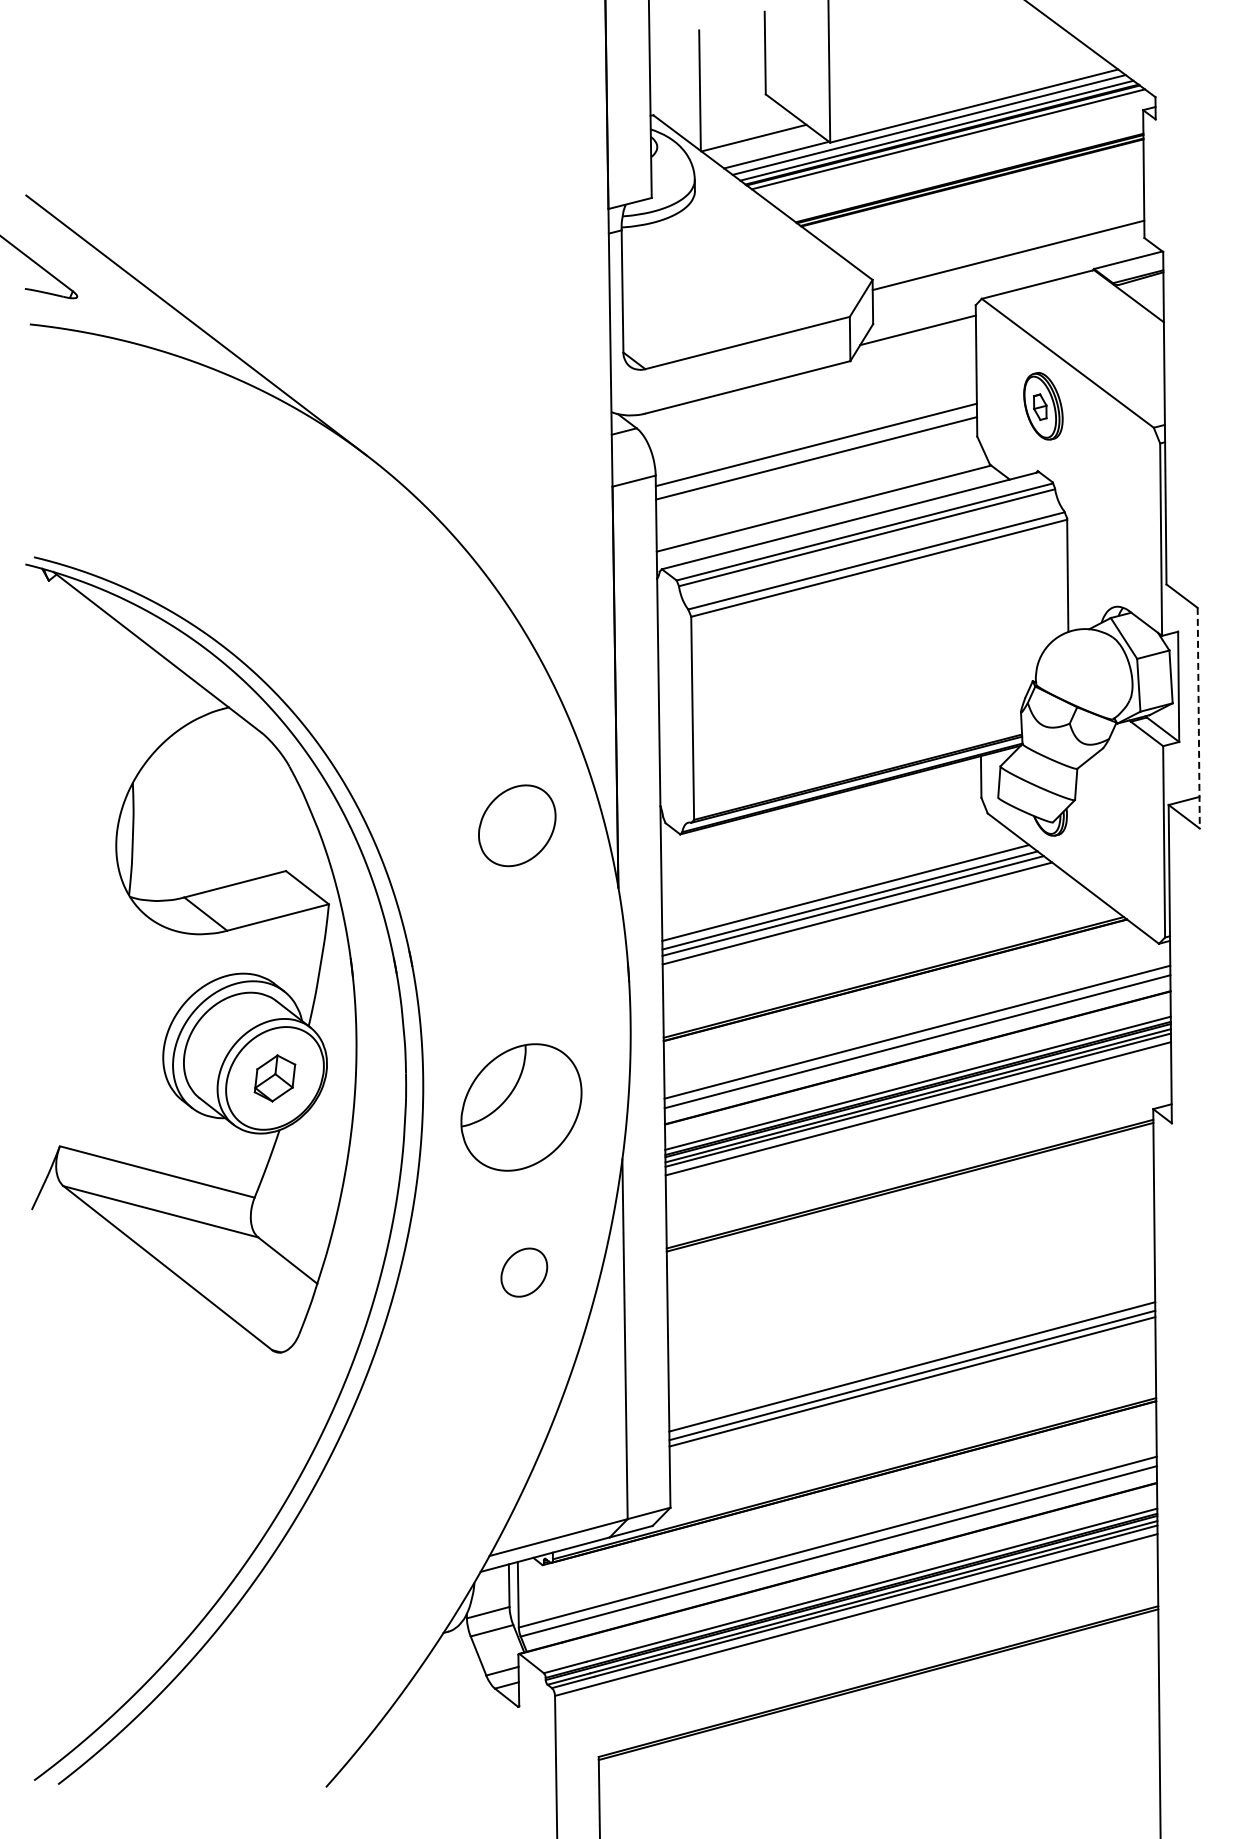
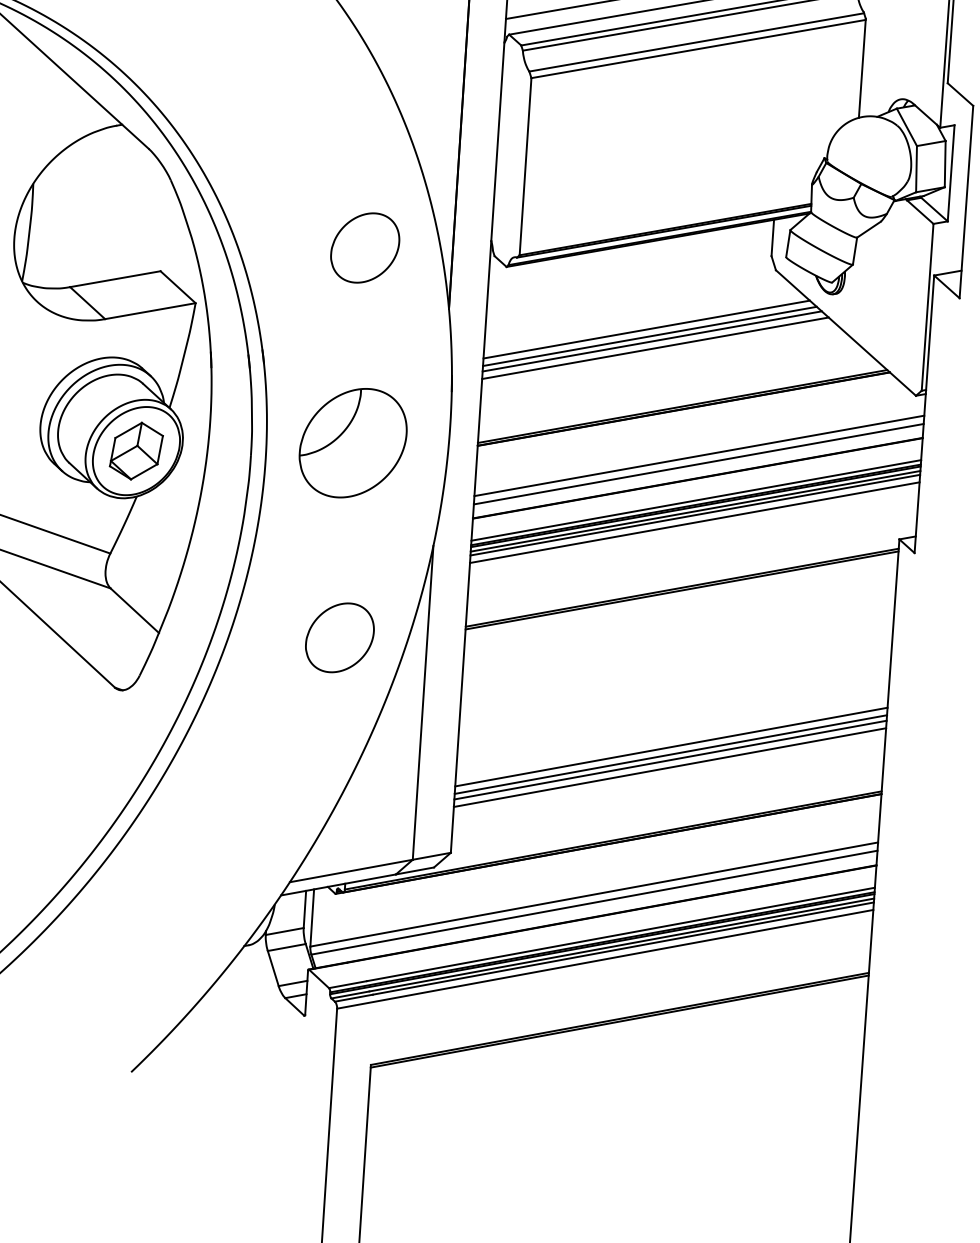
line: (1198, 718) -> (966, 202), dashed -> solid
part: (274, 1078) -> (136, 451), size x1.43
part: (521, 1107) -> (353, 443), moved
part: (524, 1272) -> (340, 637), size x1.67
line: (912, 1390) -> (669, 767), added

